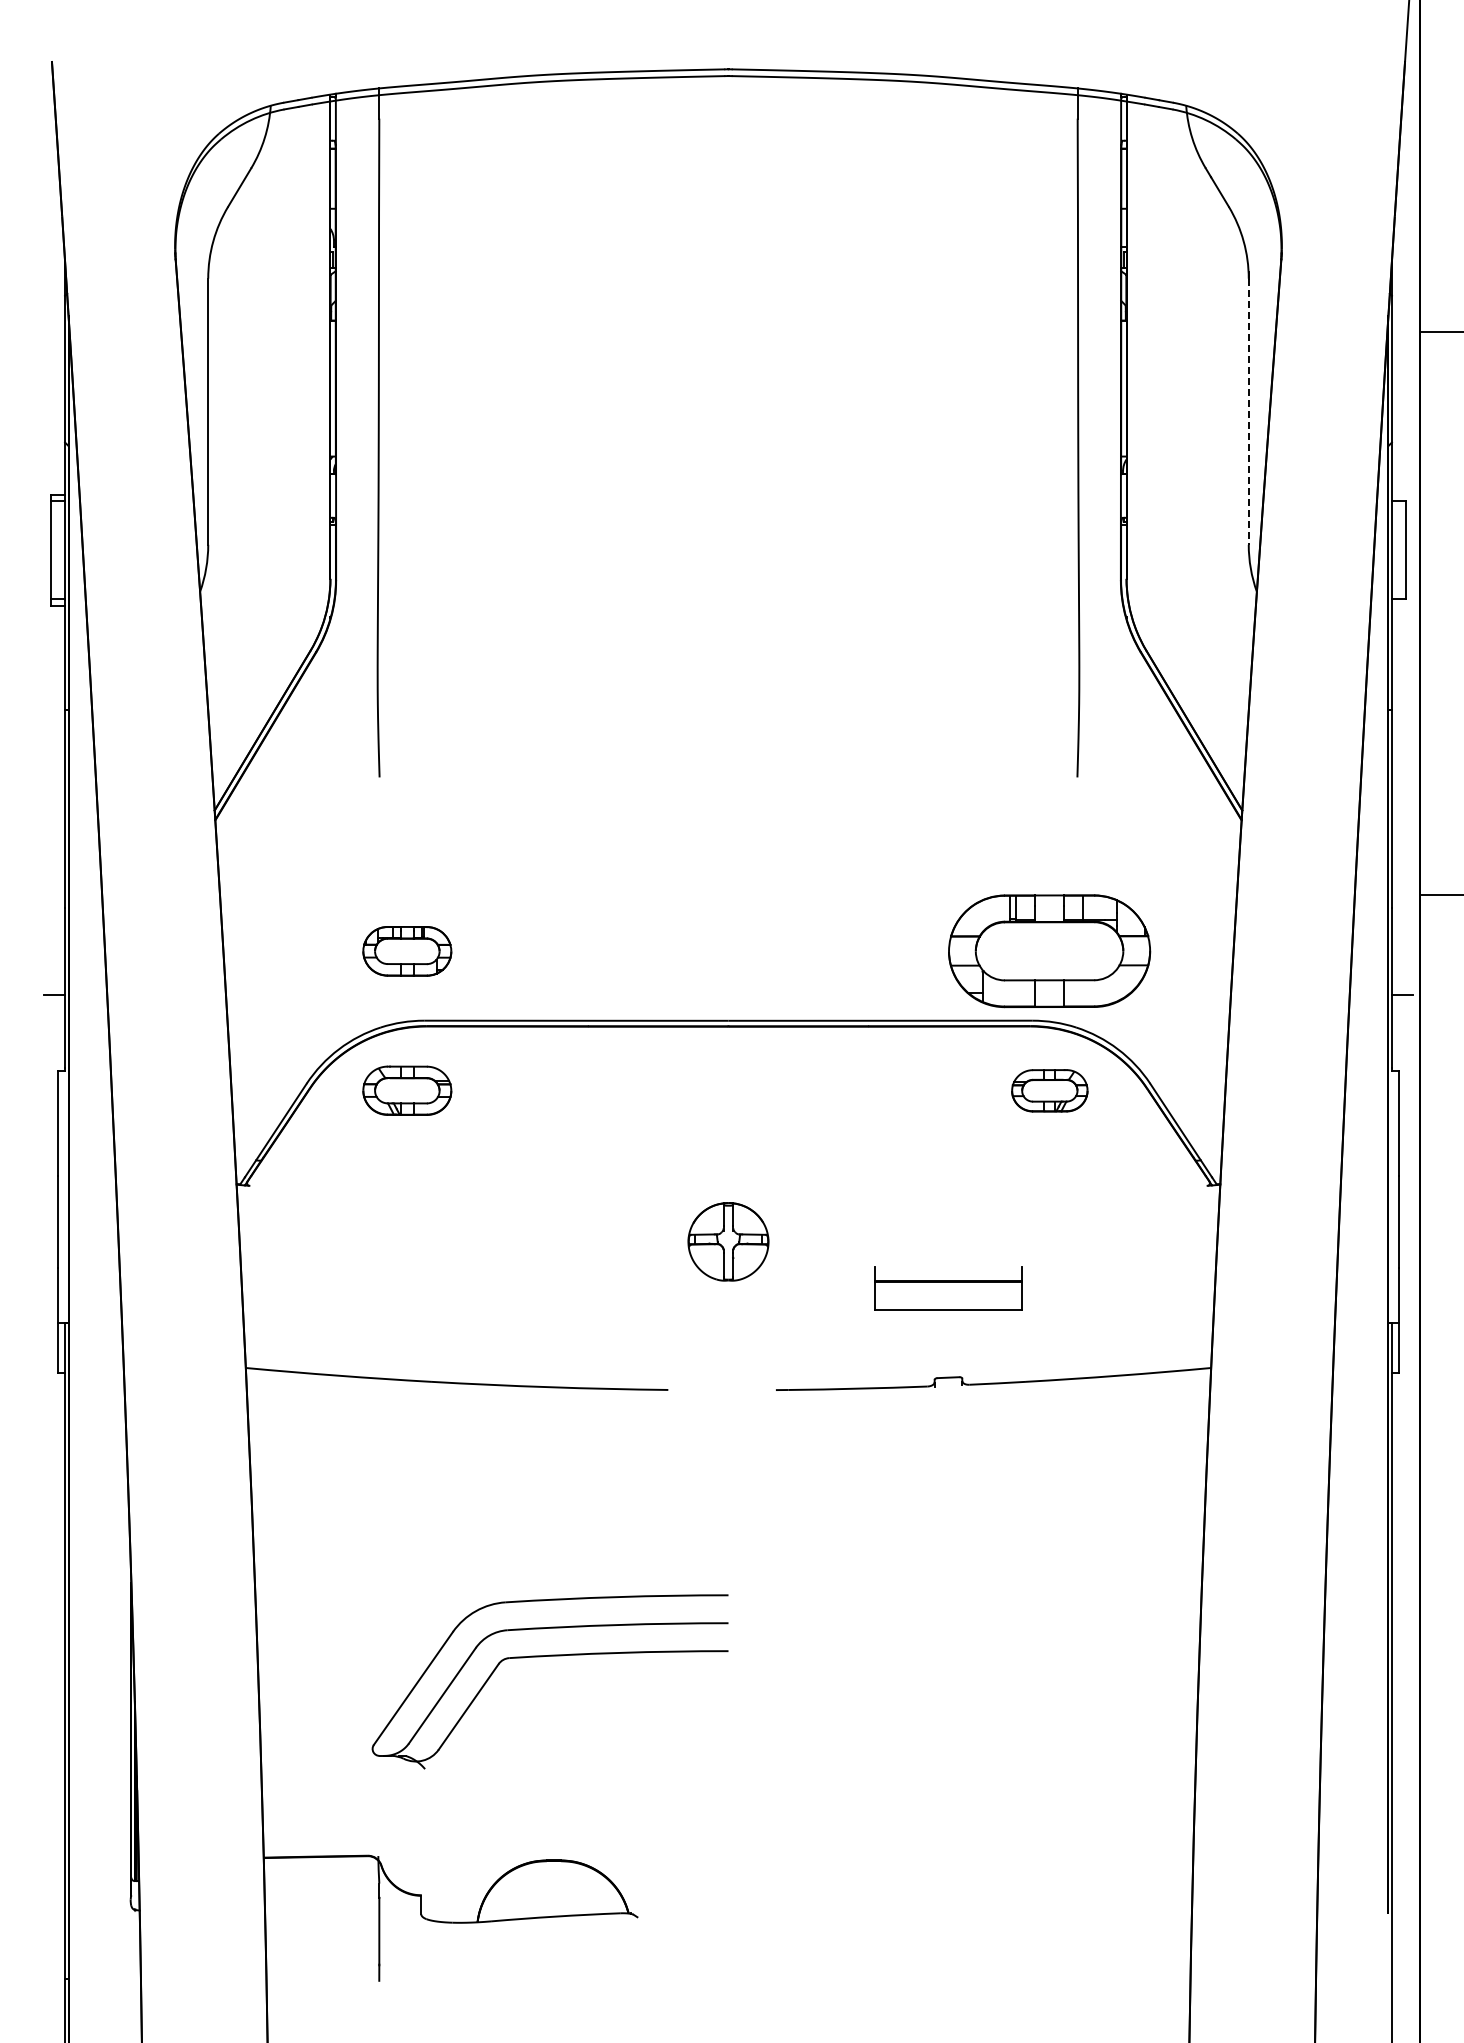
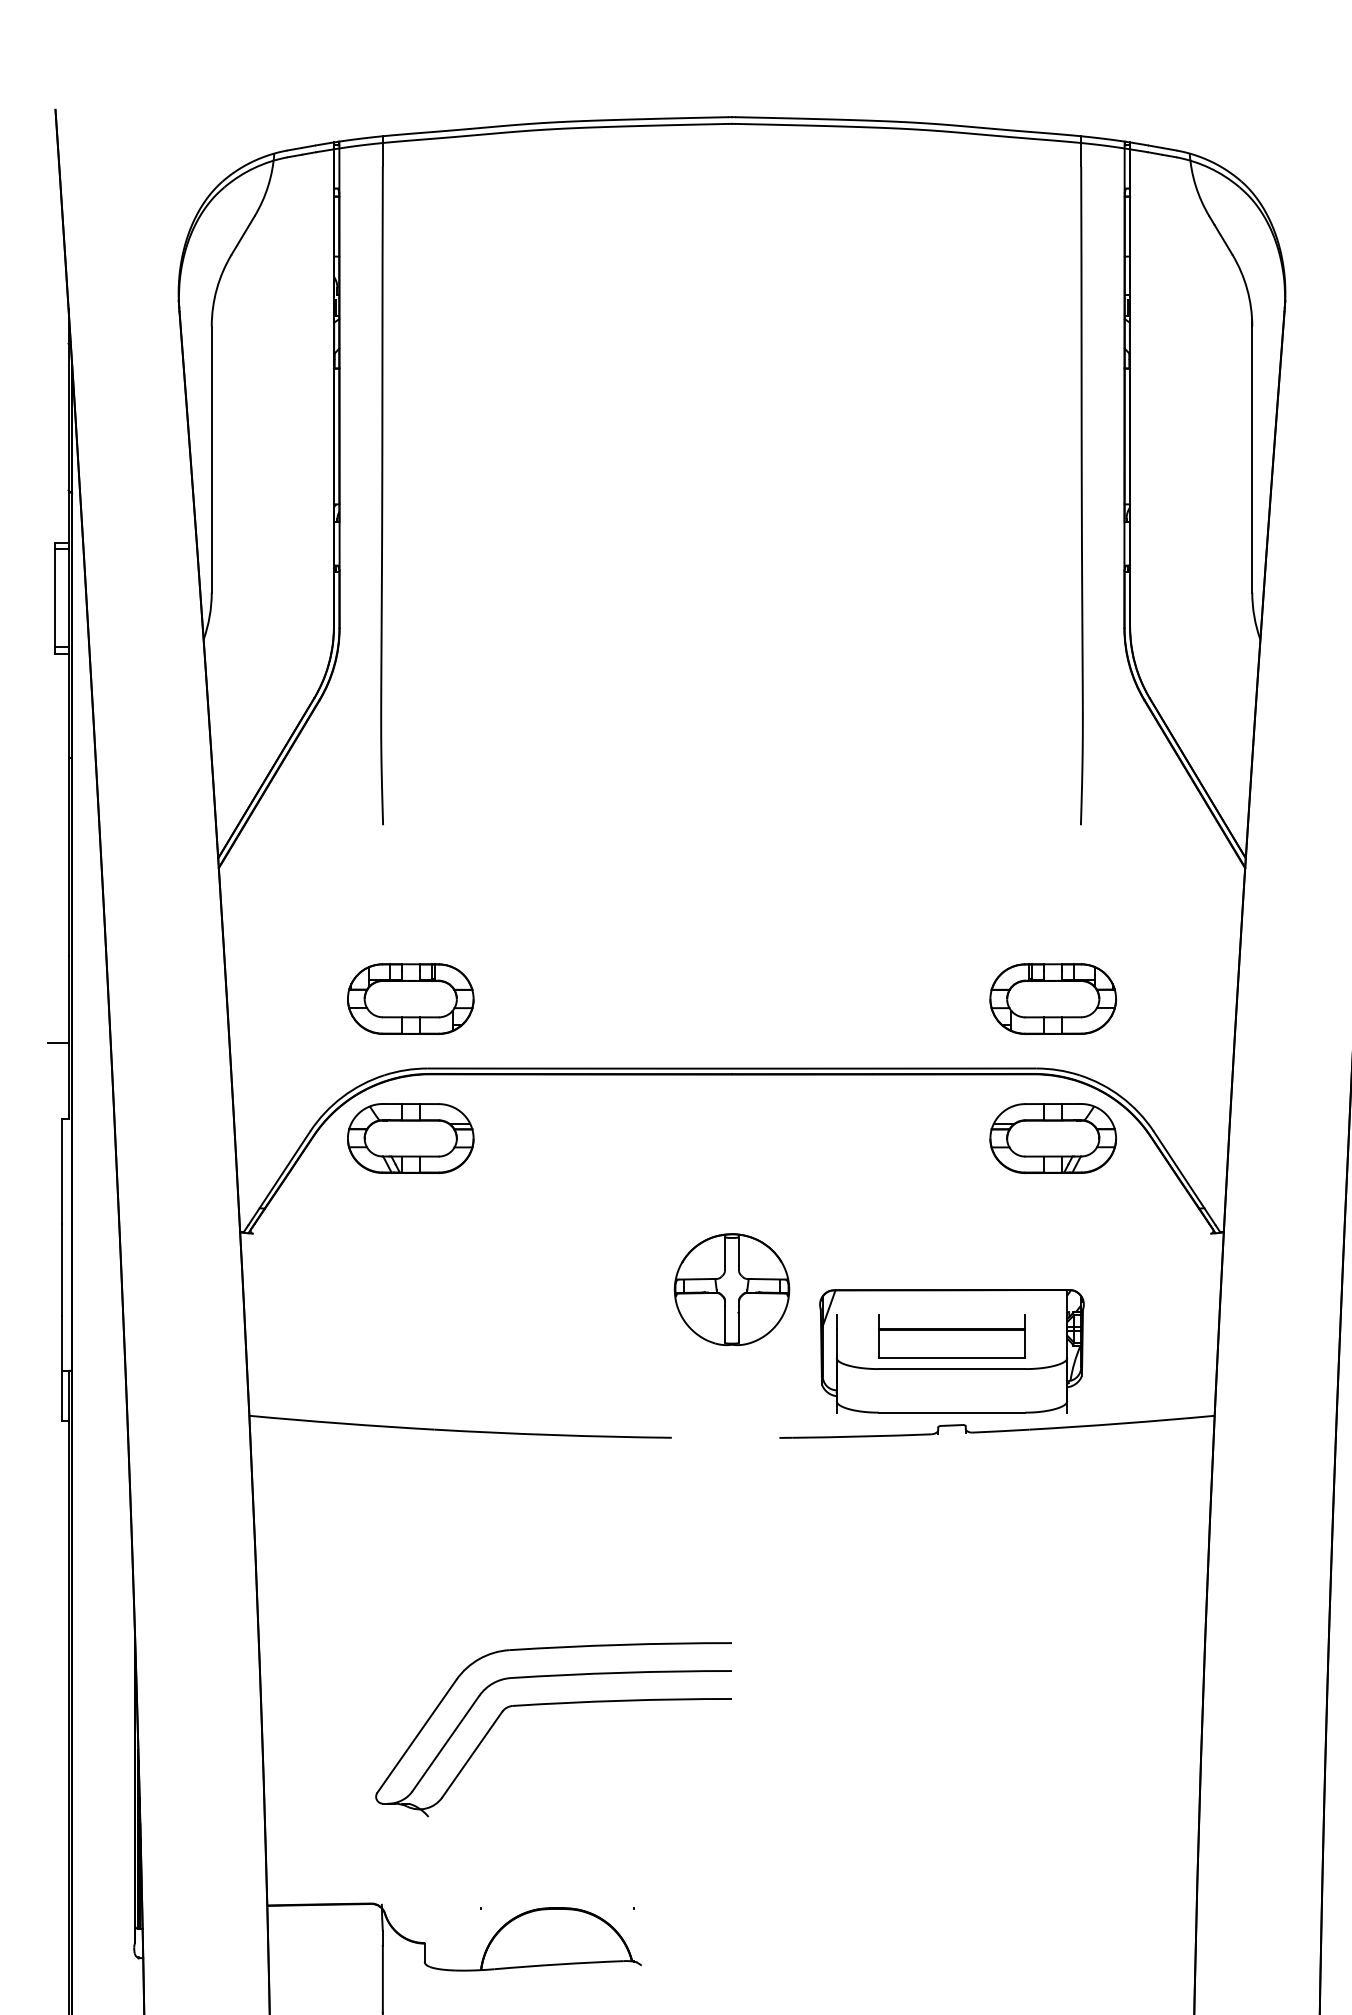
line: (1248, 412) -> (1252, 460), dashed -> solid
part: (407, 951) -> (411, 999), size x1.43
part: (1049, 951) -> (1053, 999), size x0.62
part: (407, 1090) -> (411, 1138), size x1.43
part: (1049, 1090) -> (1053, 1138), size x1.67
part: (728, 1241) -> (732, 1289), size x1.43
part: (948, 1303) -> (952, 1351), added

